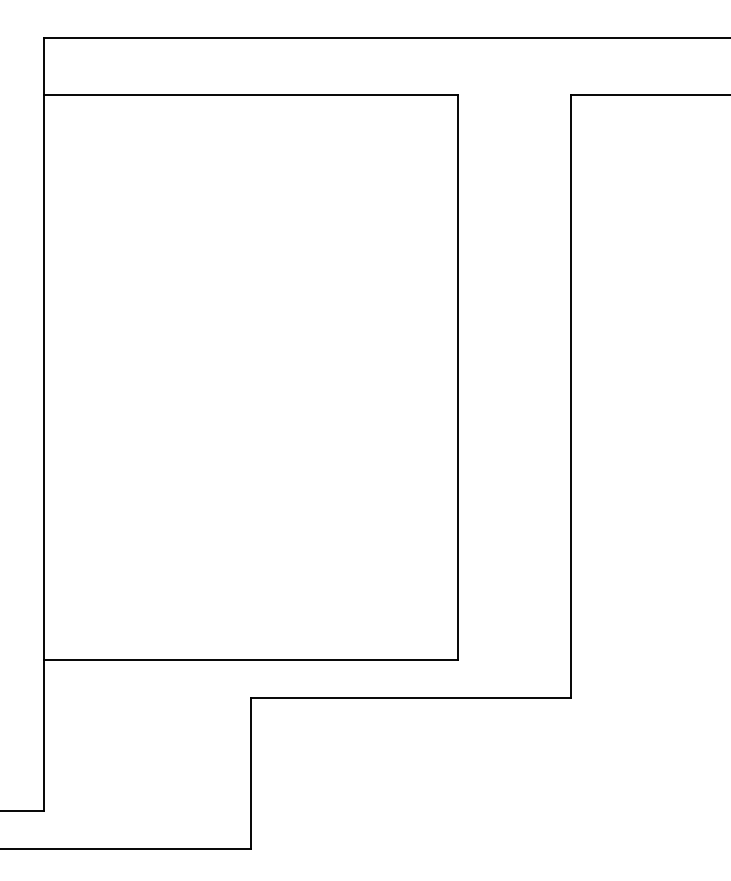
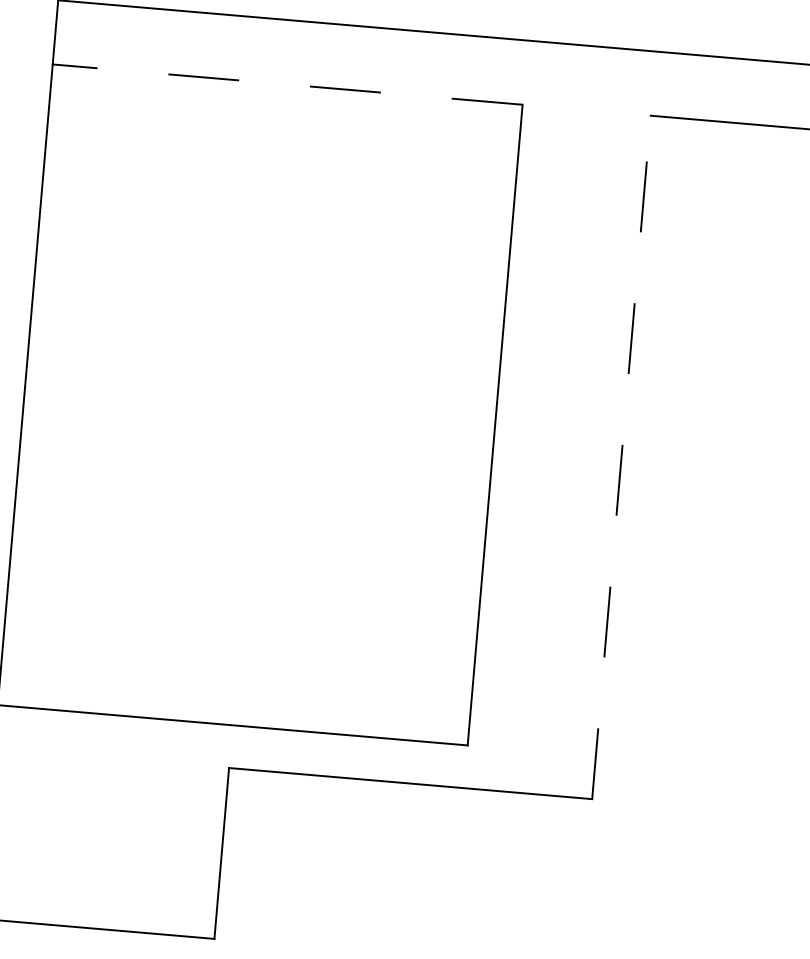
line: (250, 95) -> (287, 85), solid -> dashed
line: (571, 396) -> (621, 457), solid -> dashed

